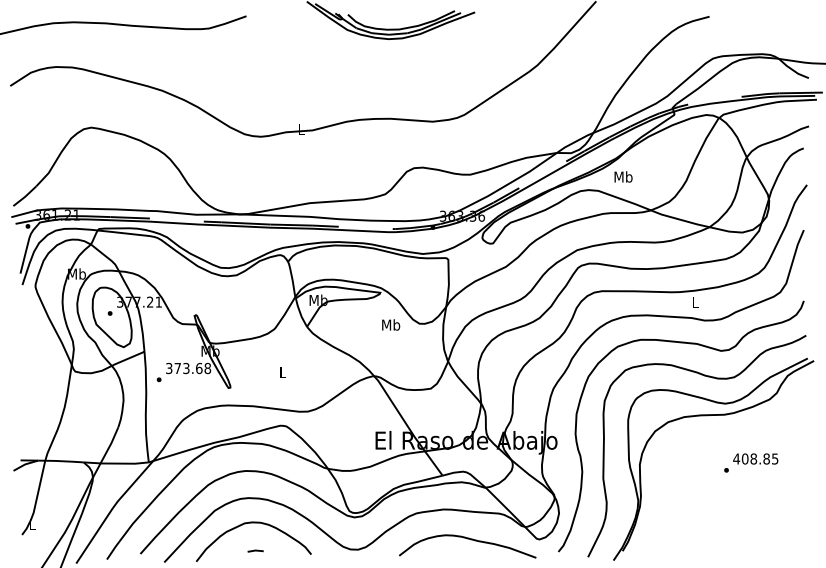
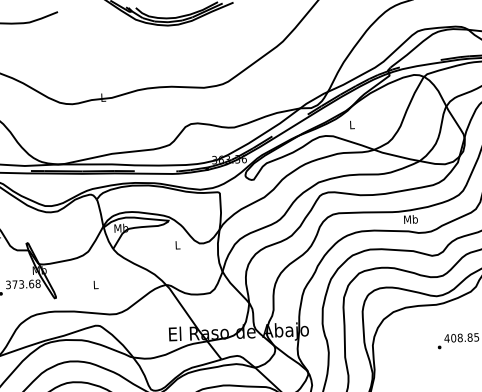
text: (623, 176) -> (352, 124), Mb -> L
text: (695, 302) -> (411, 219), L -> Mb
text: (391, 324) -> (178, 244), Mb -> L

